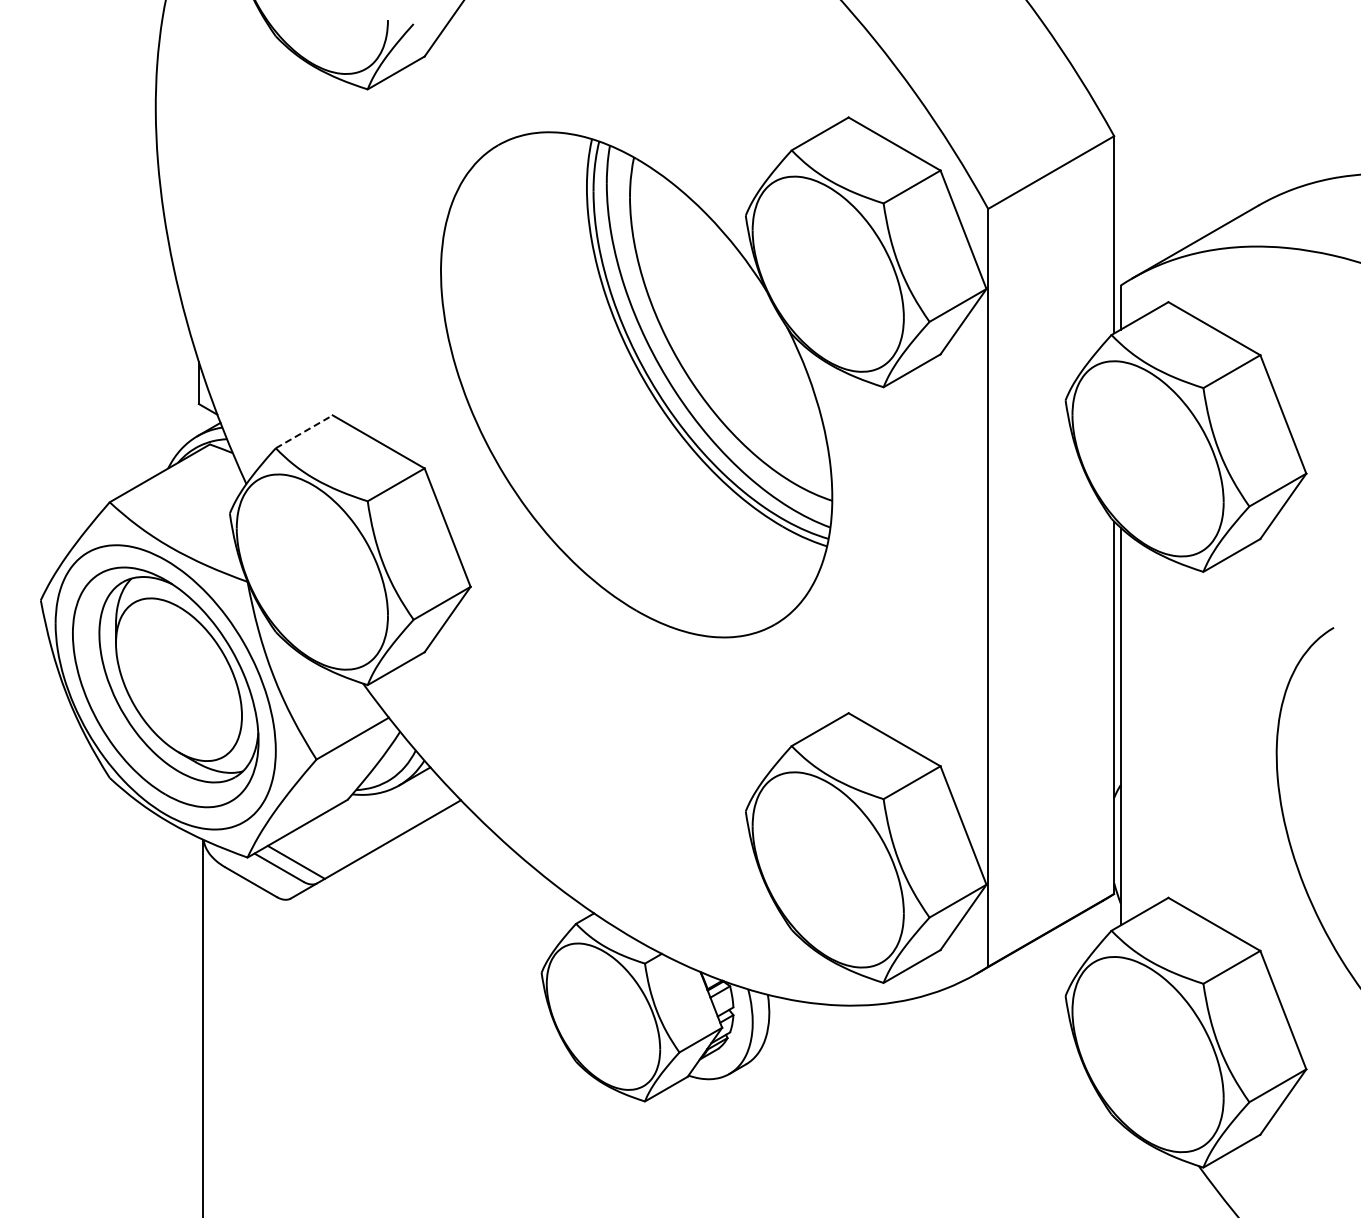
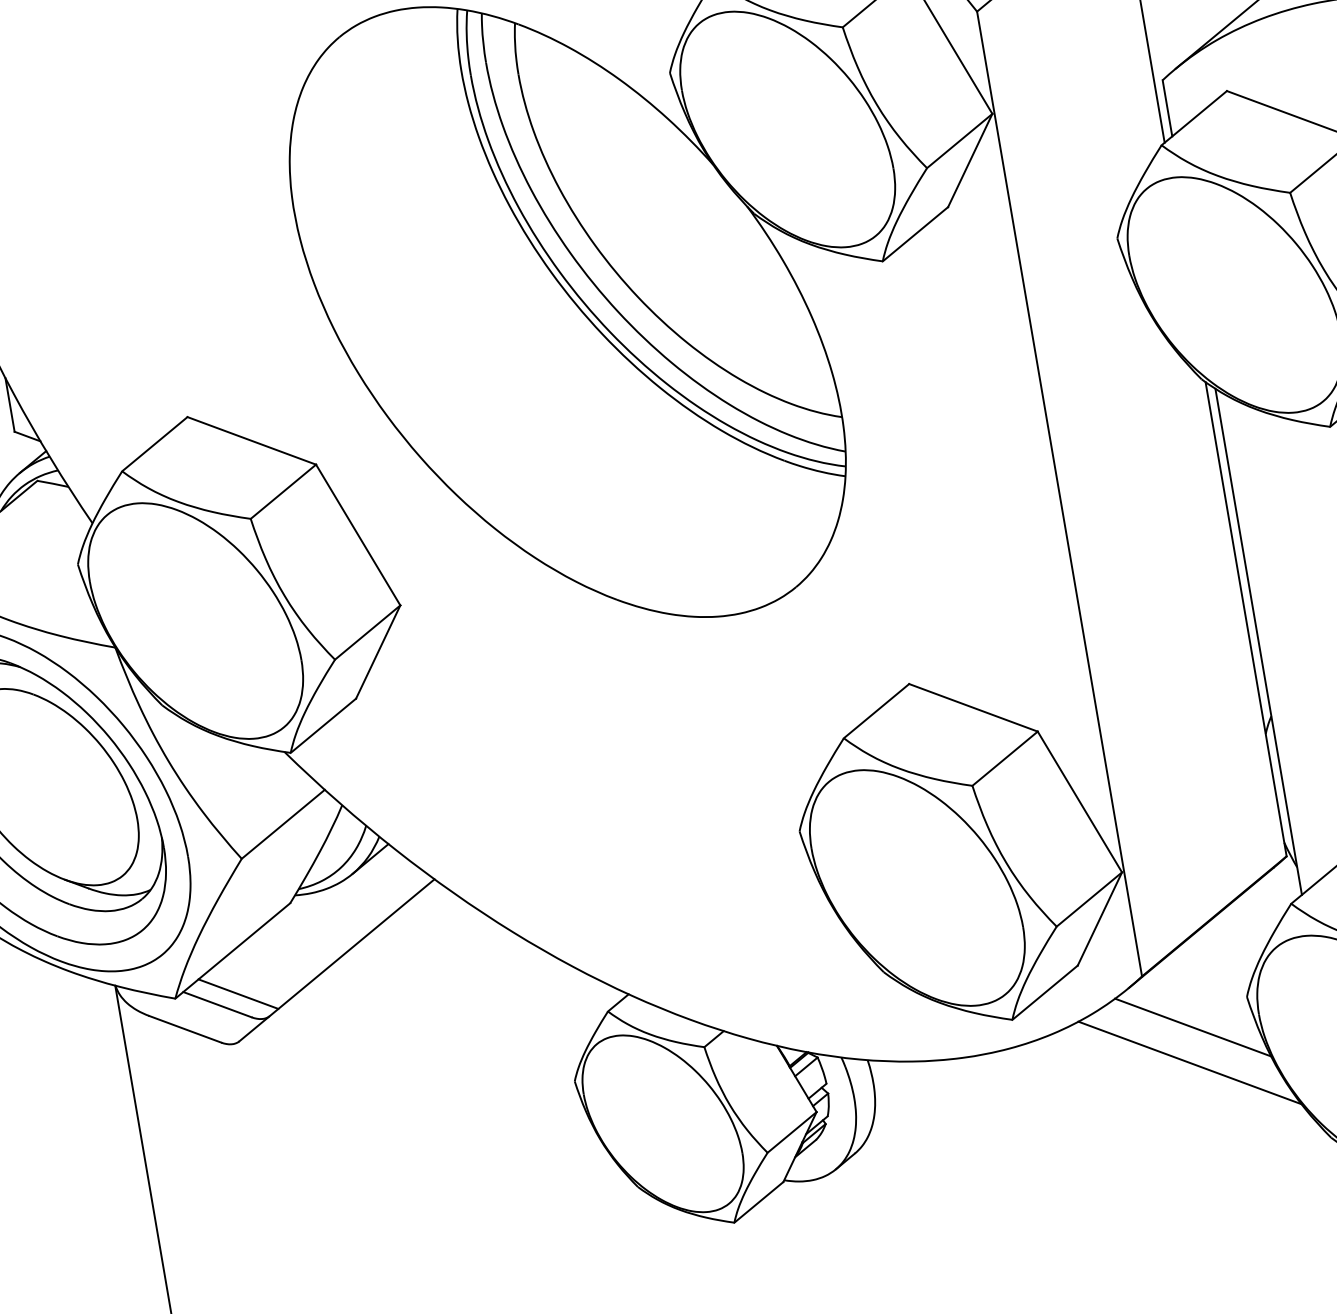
line: (304, 431) -> (155, 443), dashed -> solid
line: (1020, 1012) -> (1193, 1027), added
line: (1013, 1038) -> (1189, 1062), added

